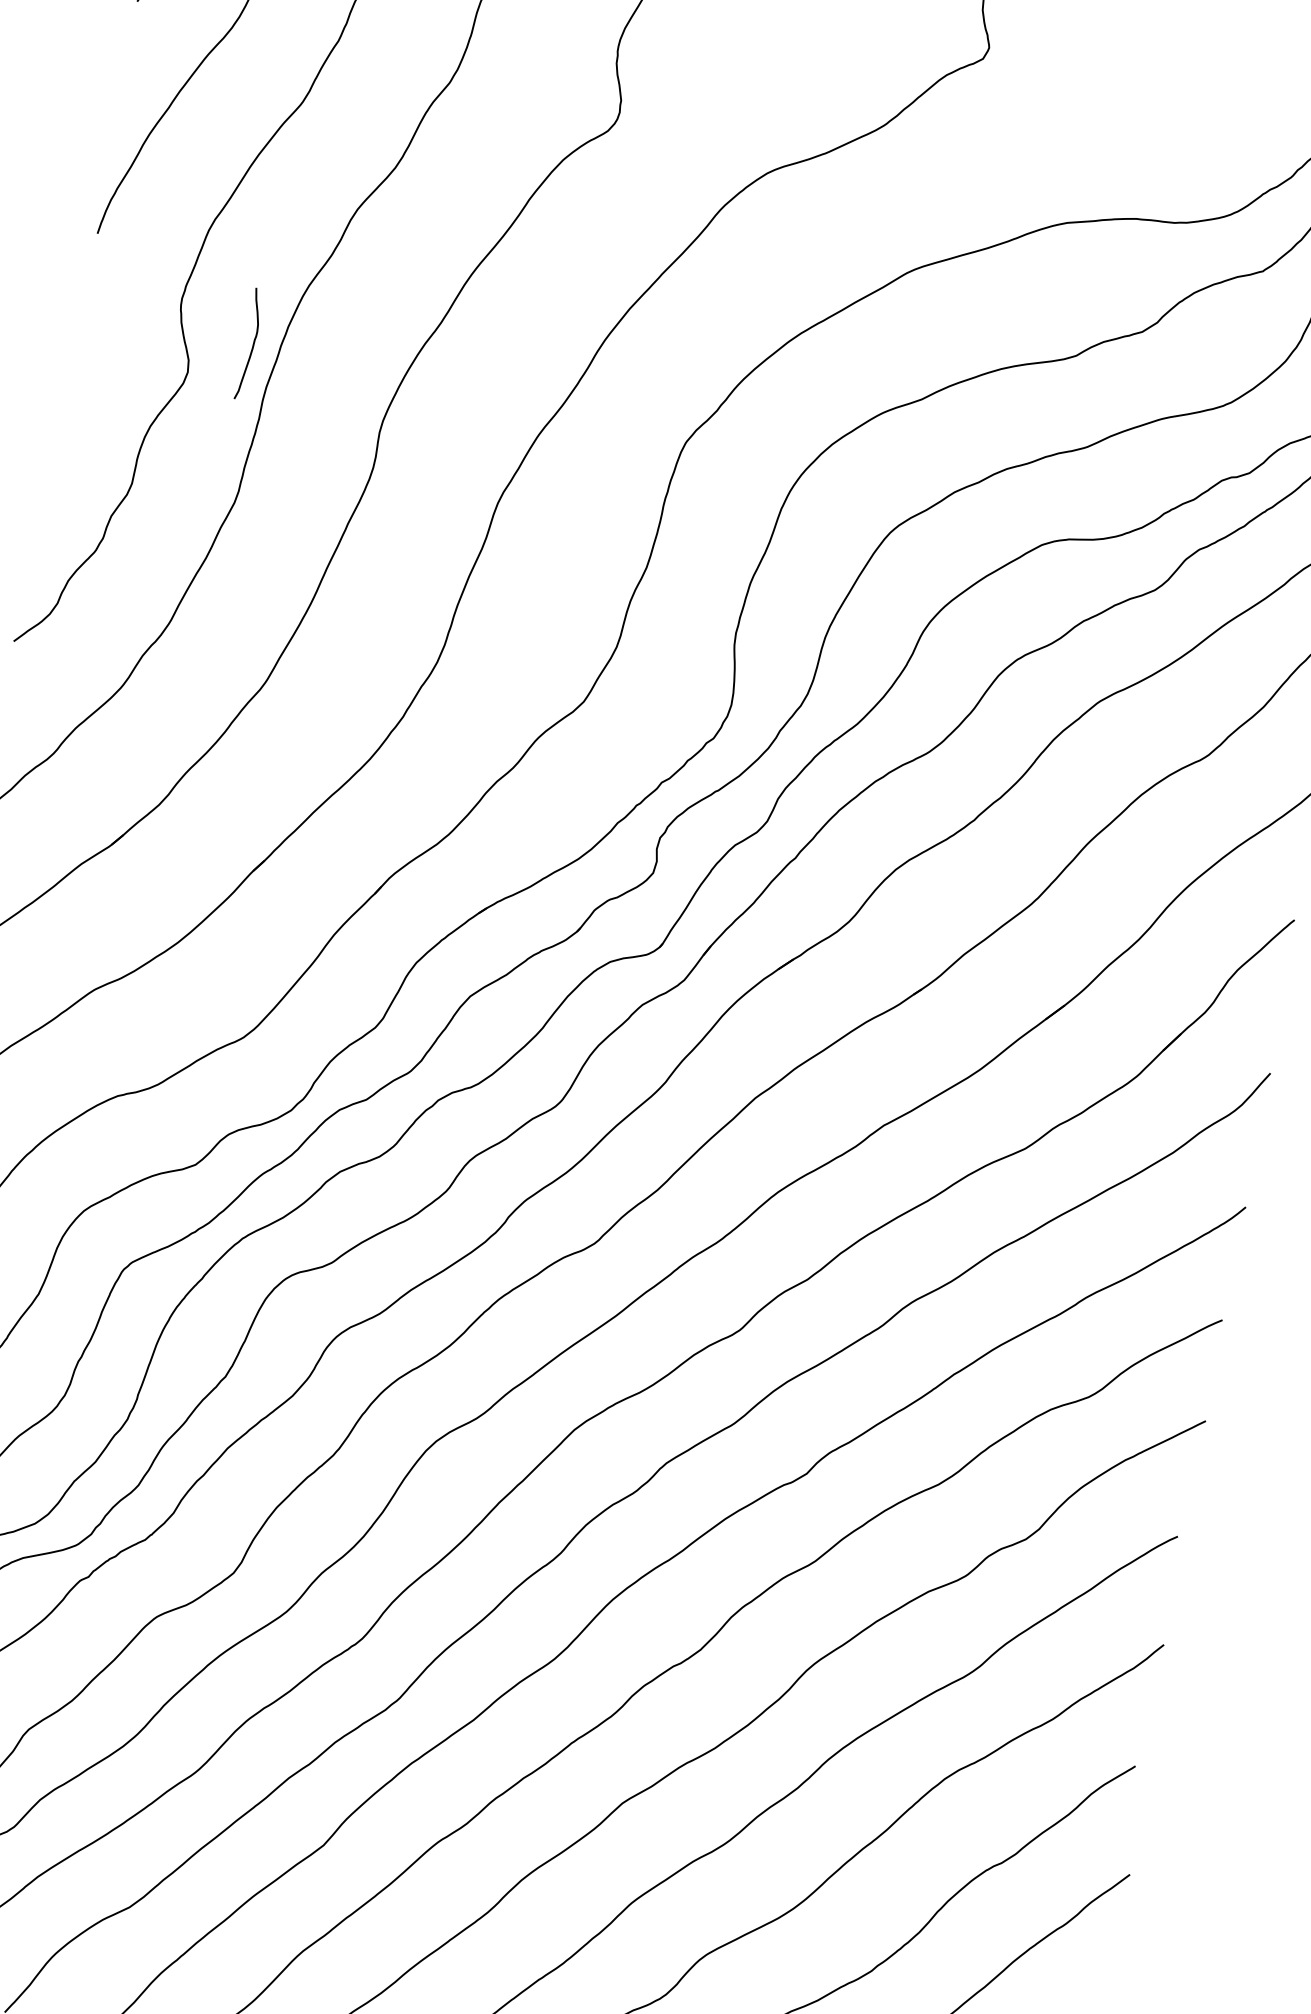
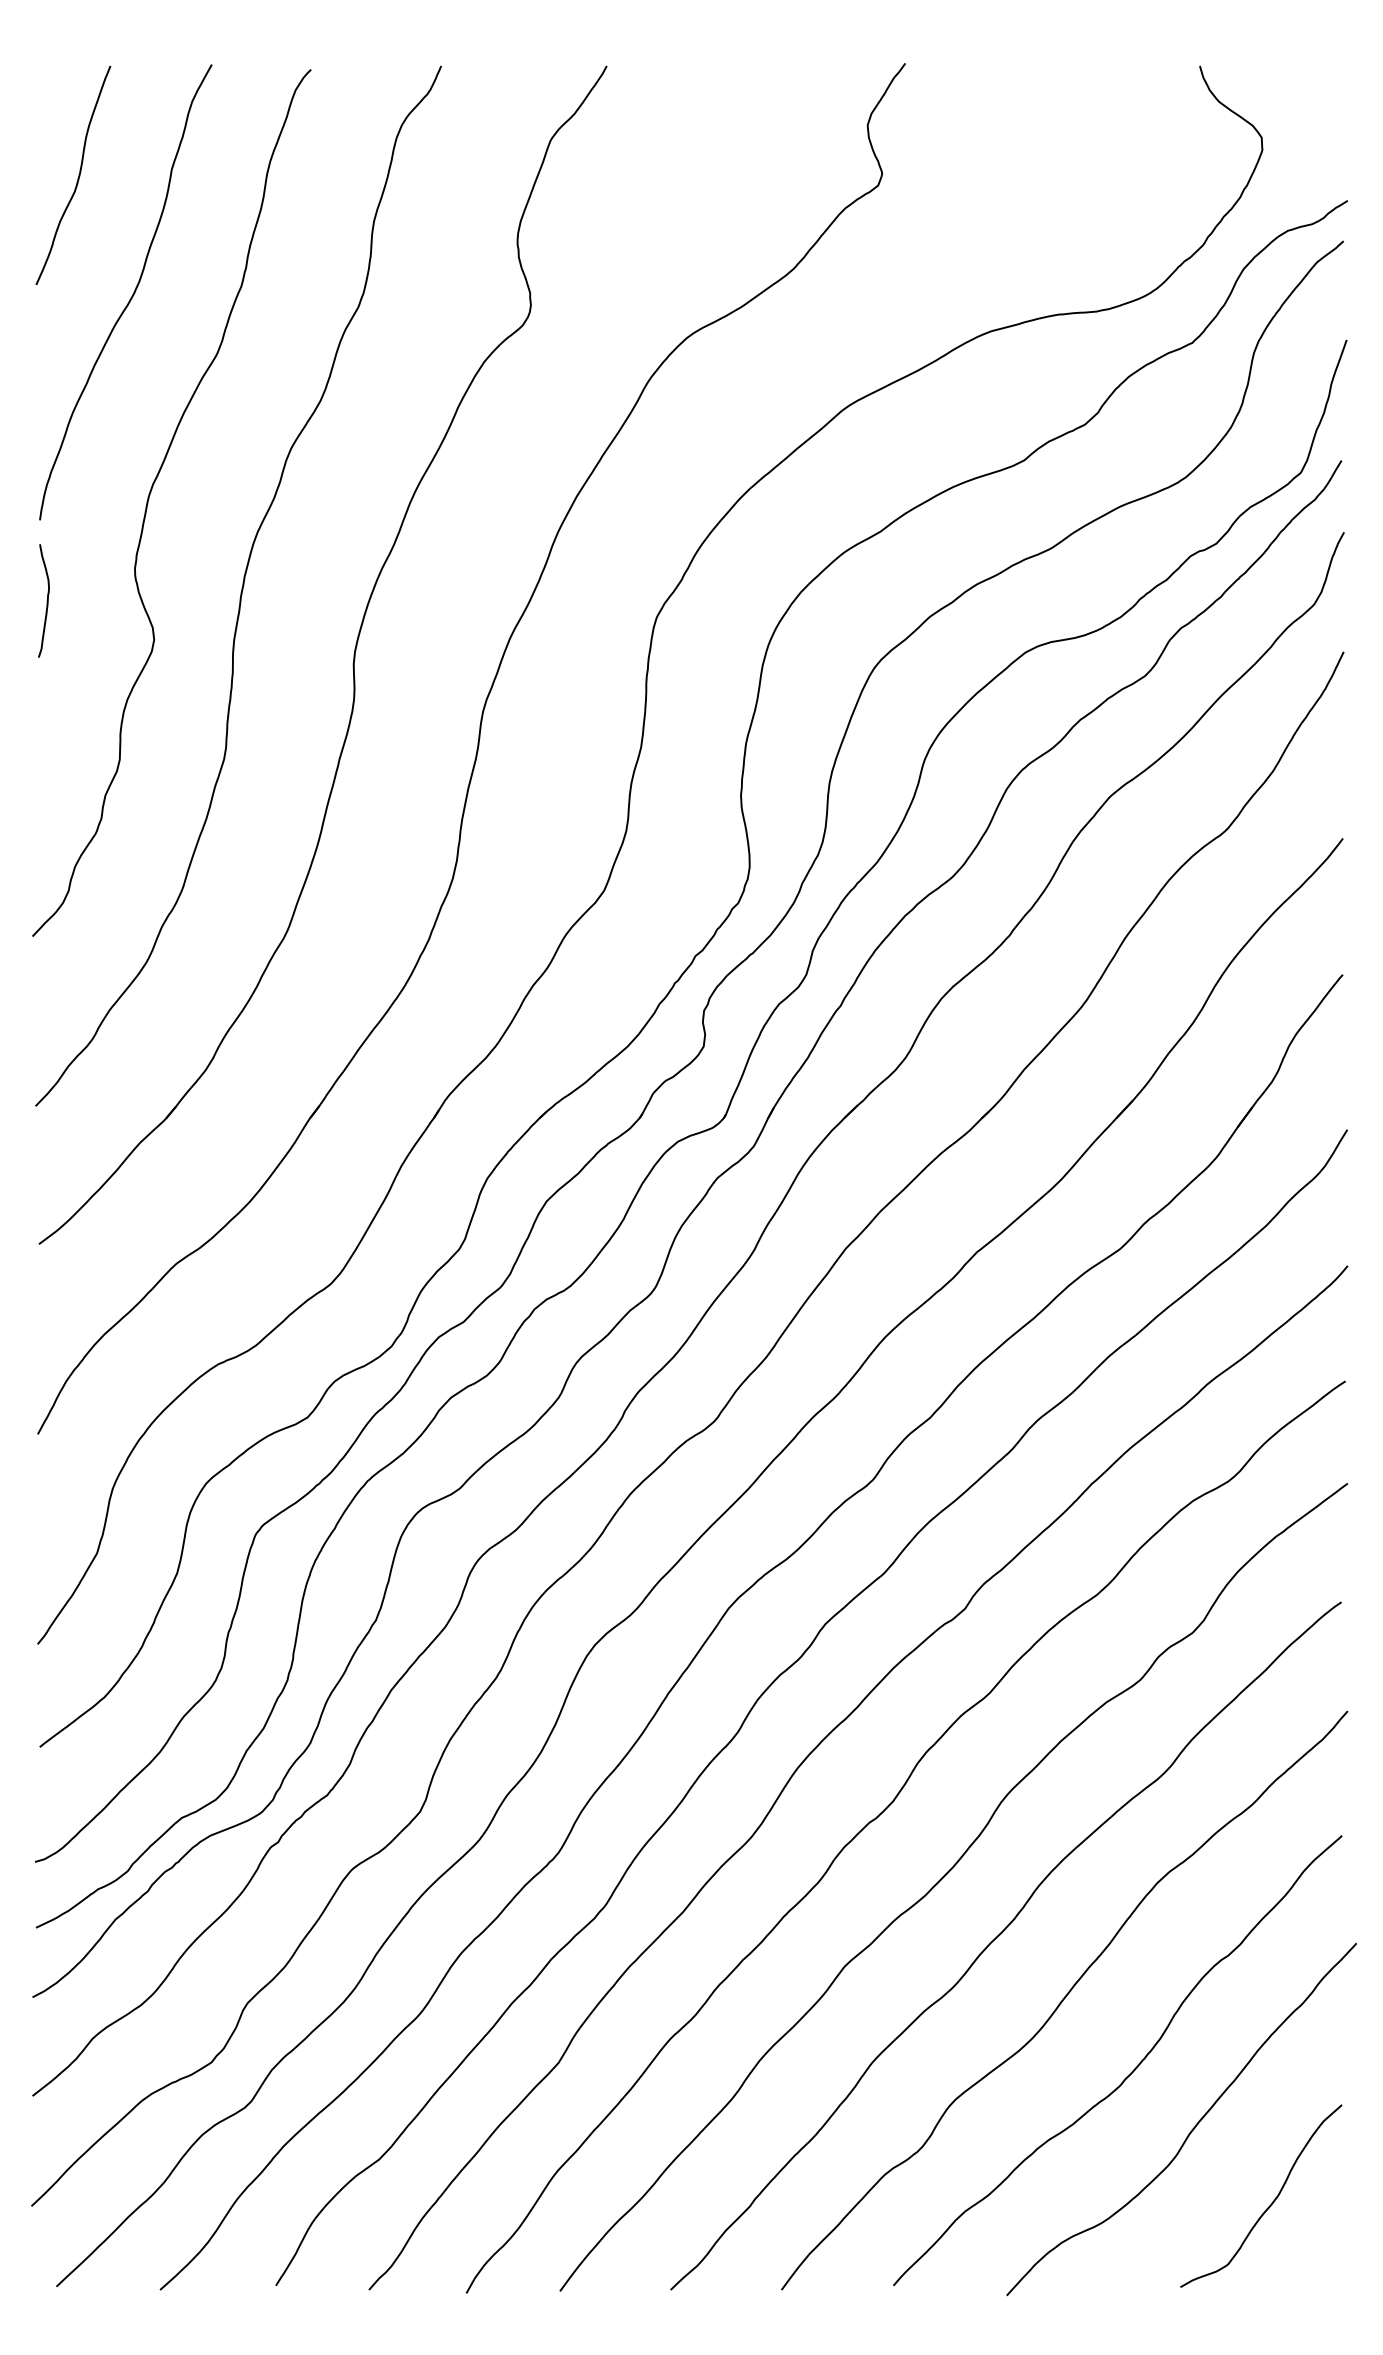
curve: (252, 344) -> (46, 600), moved

